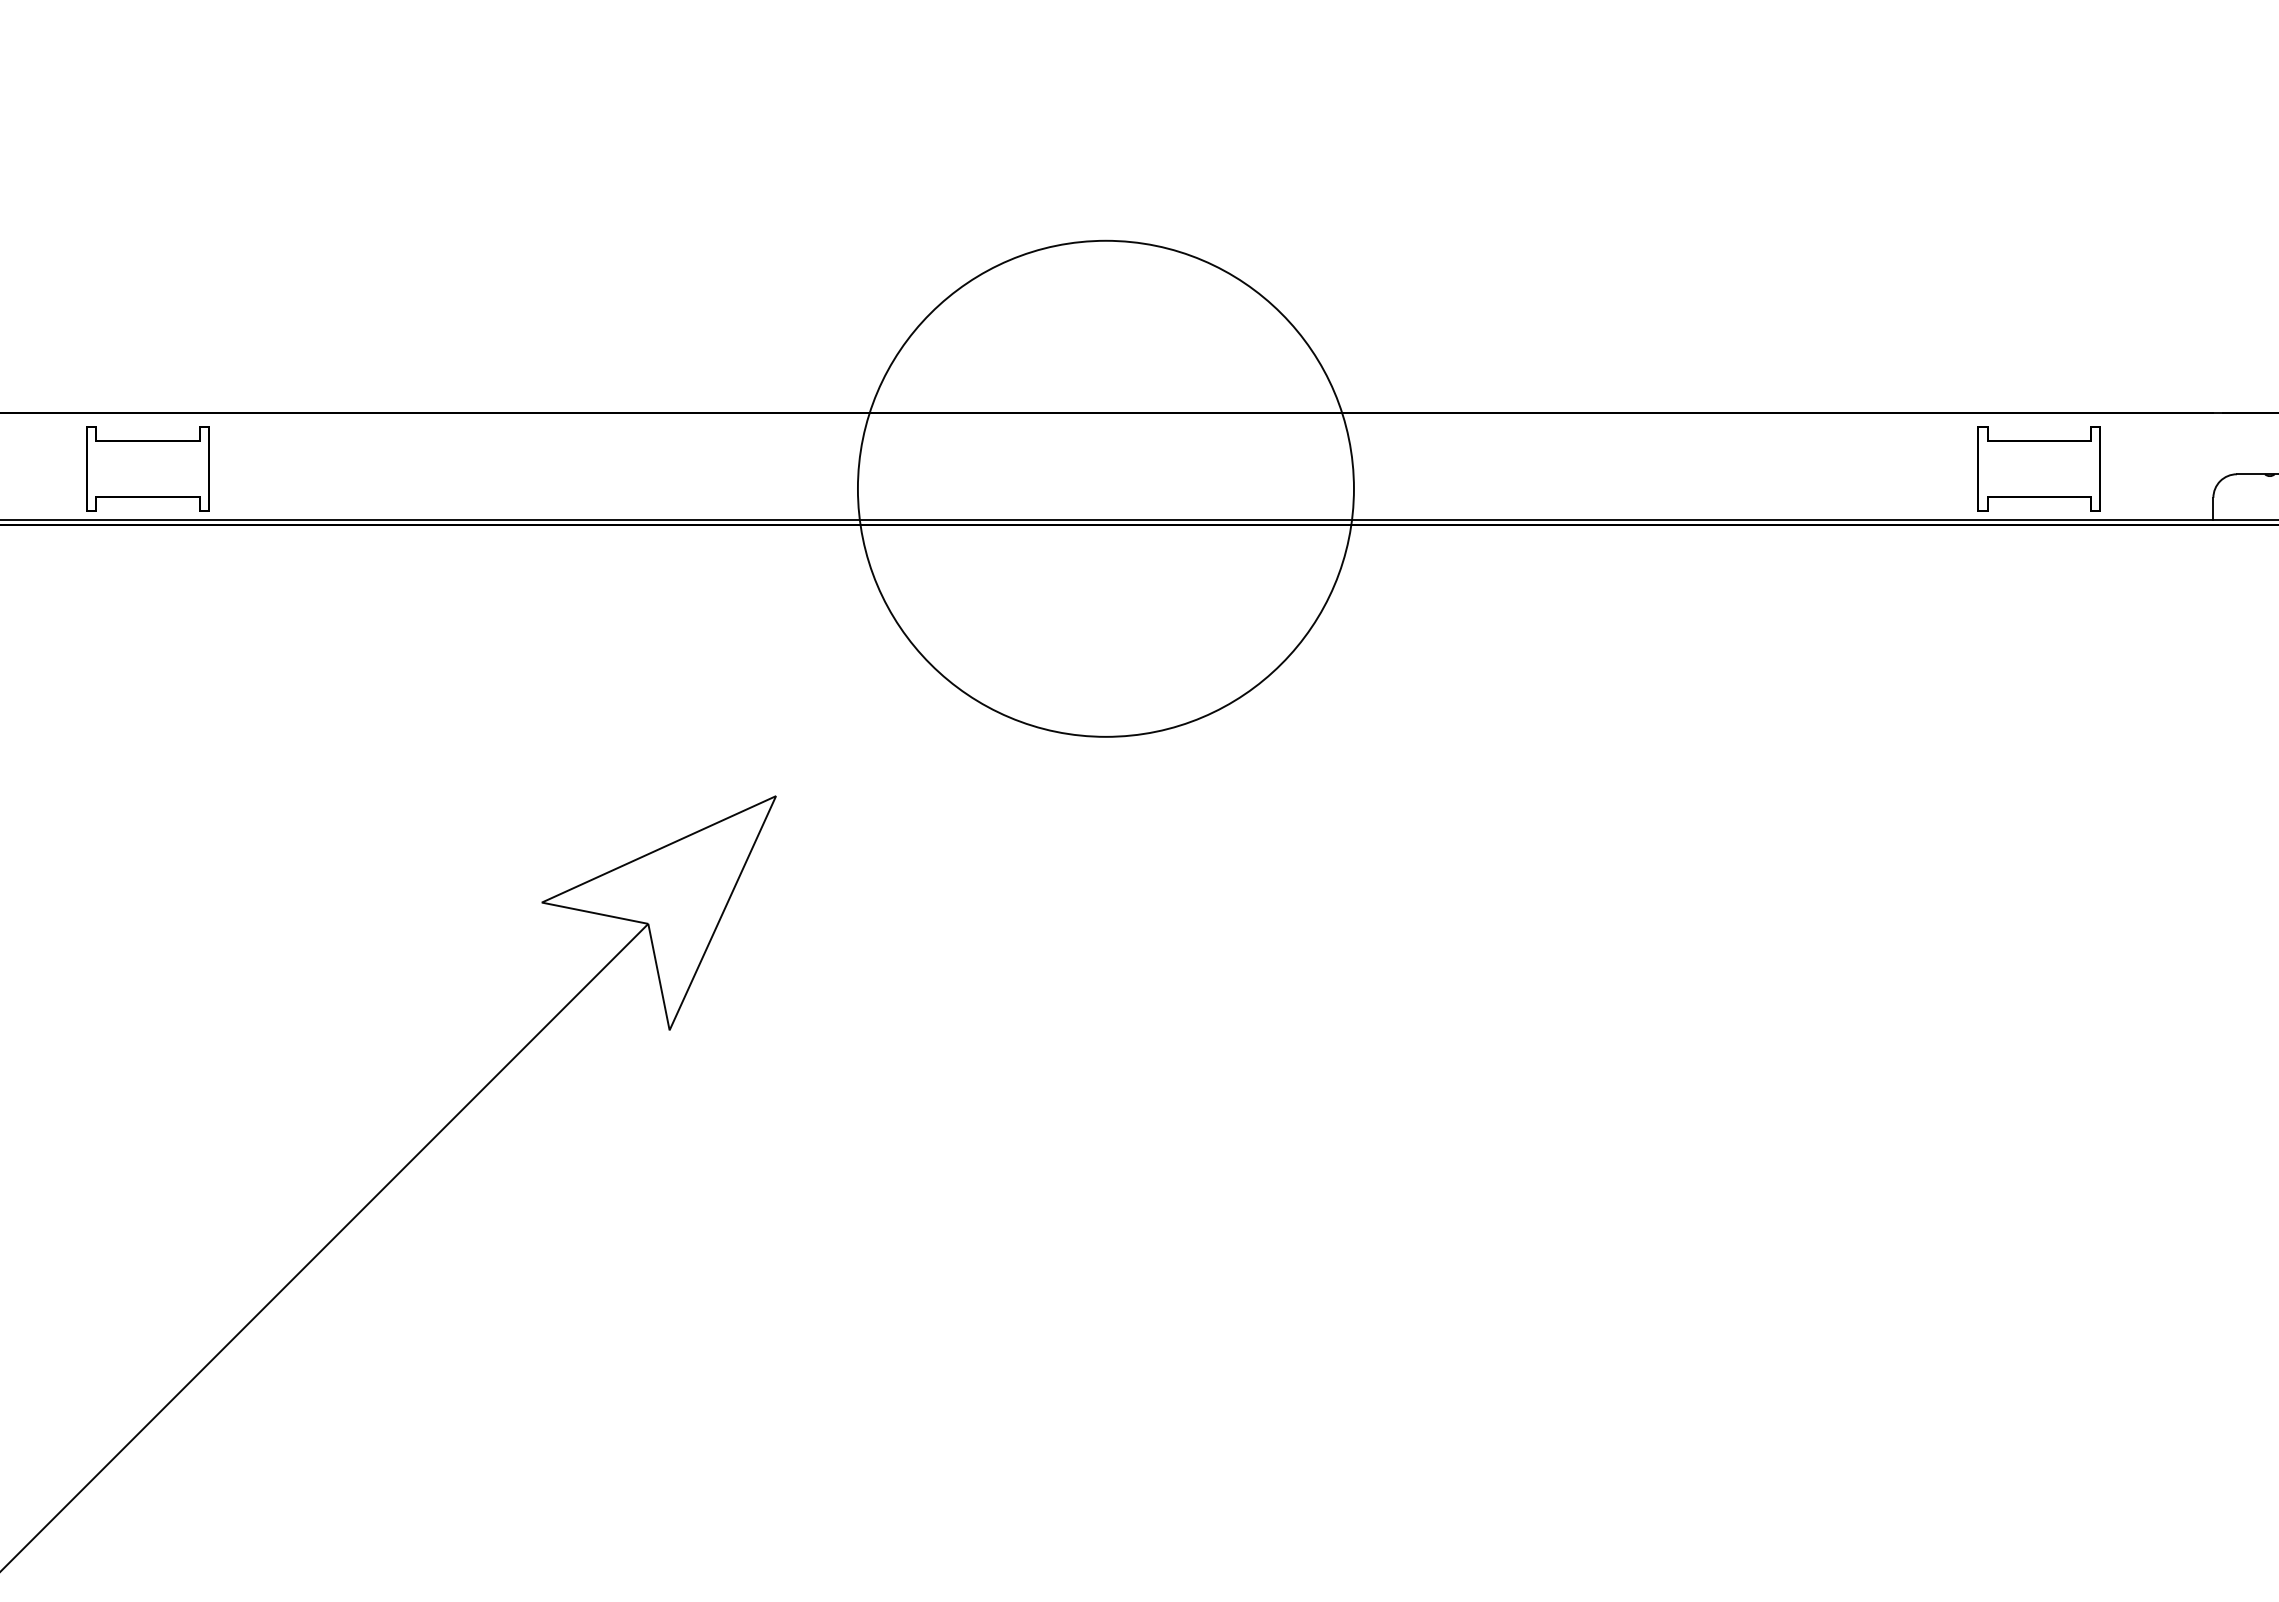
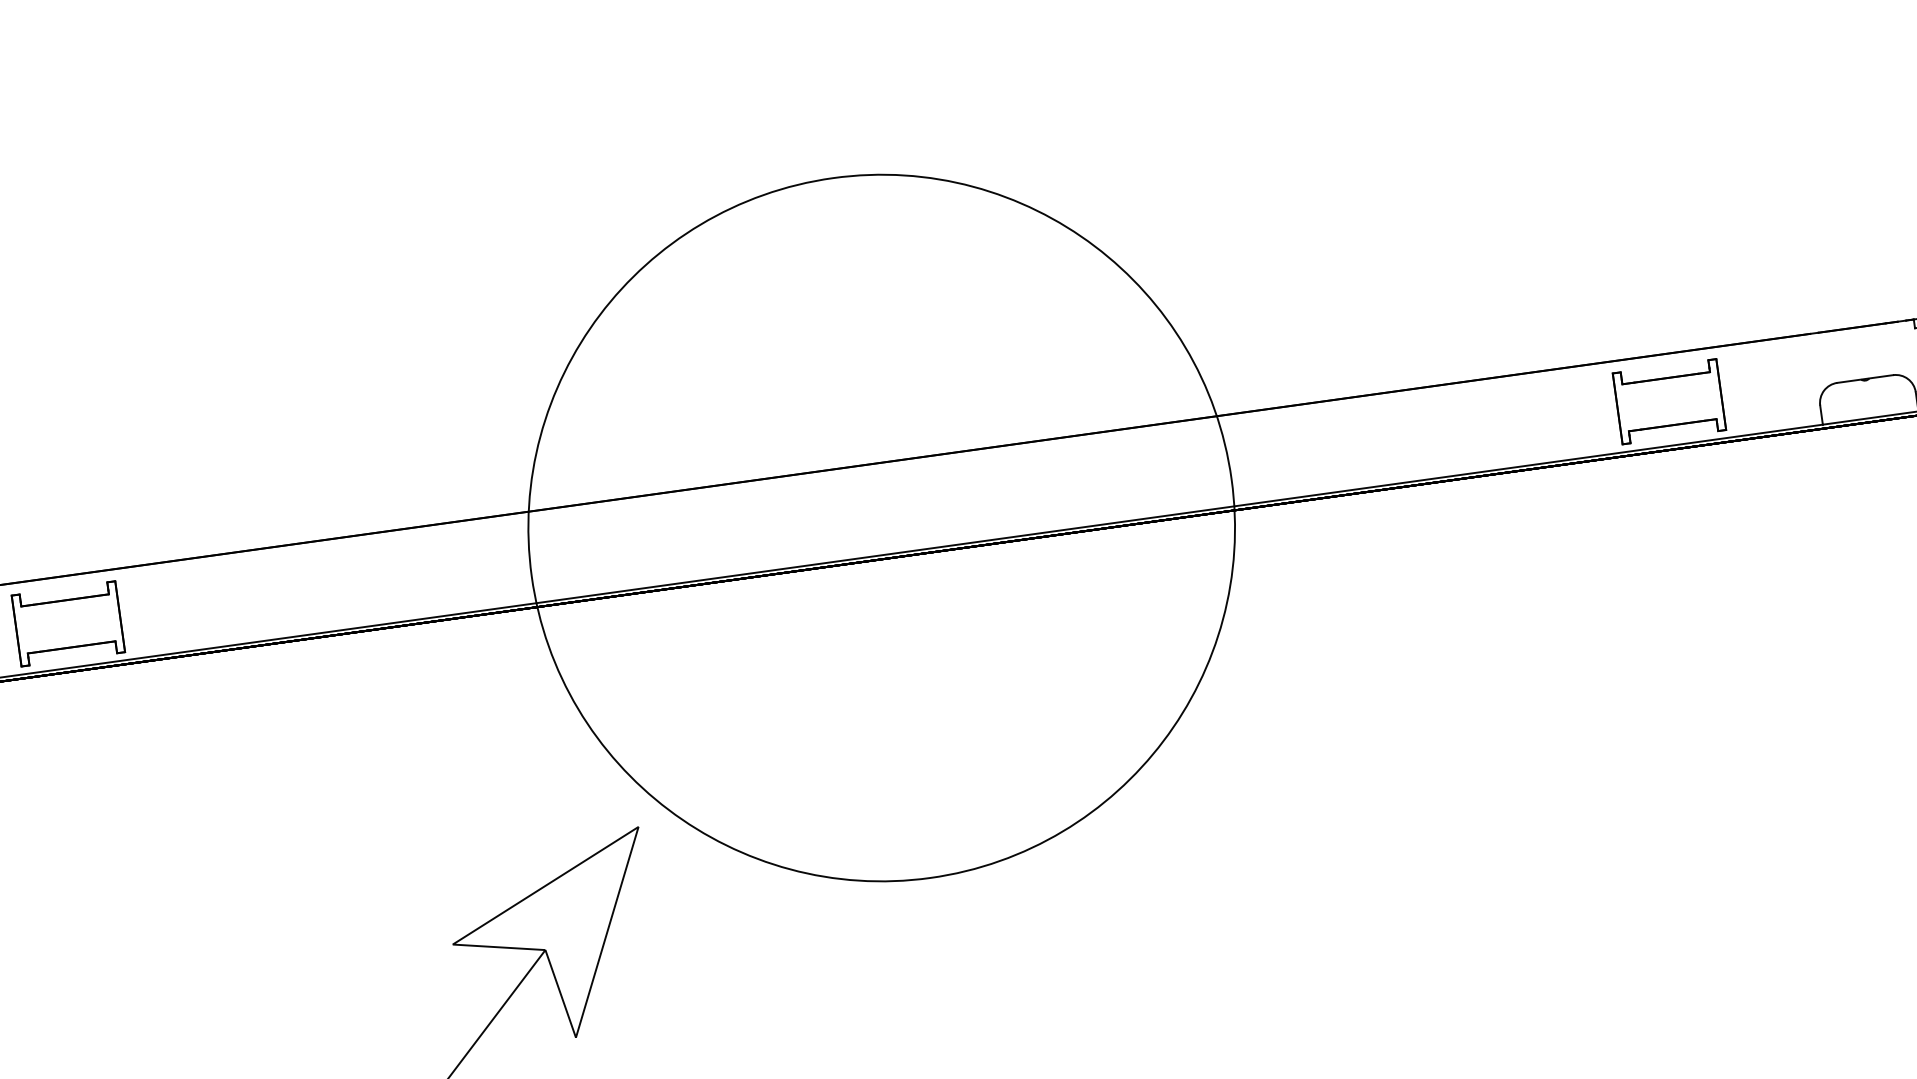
circle: (1105, 488) -> (881, 527), size x1.67

